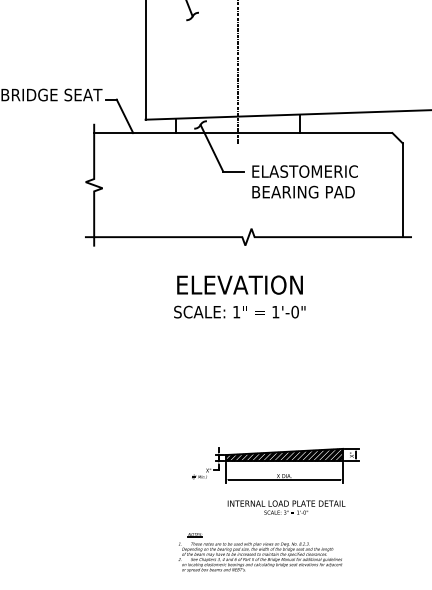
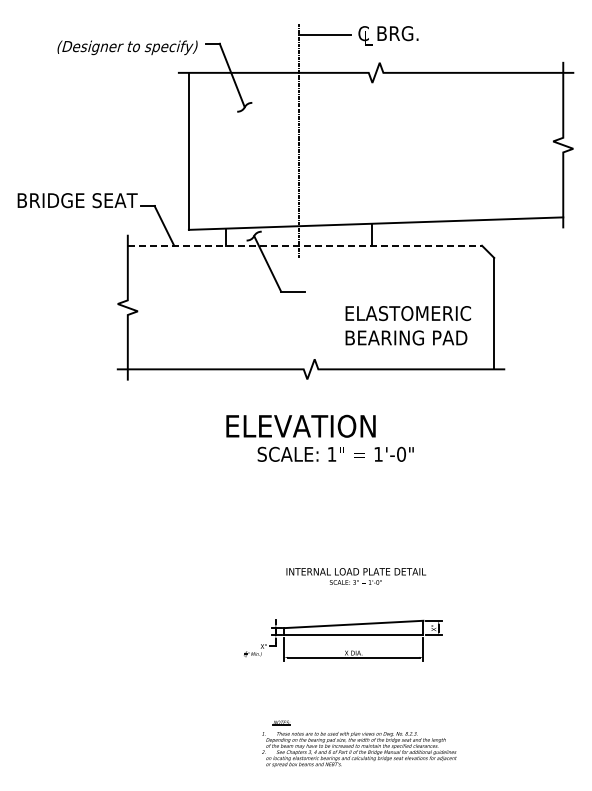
line: (243, 132) -> (305, 245), solid -> dashed
text: (304, 181) -> (407, 325), moved
text: (239, 311) -> (335, 453), moved
hatch: (284, 454) -> (353, 627), removed
text: (286, 507) -> (356, 576), moved
part: (260, 552) -> (359, 743), moved

